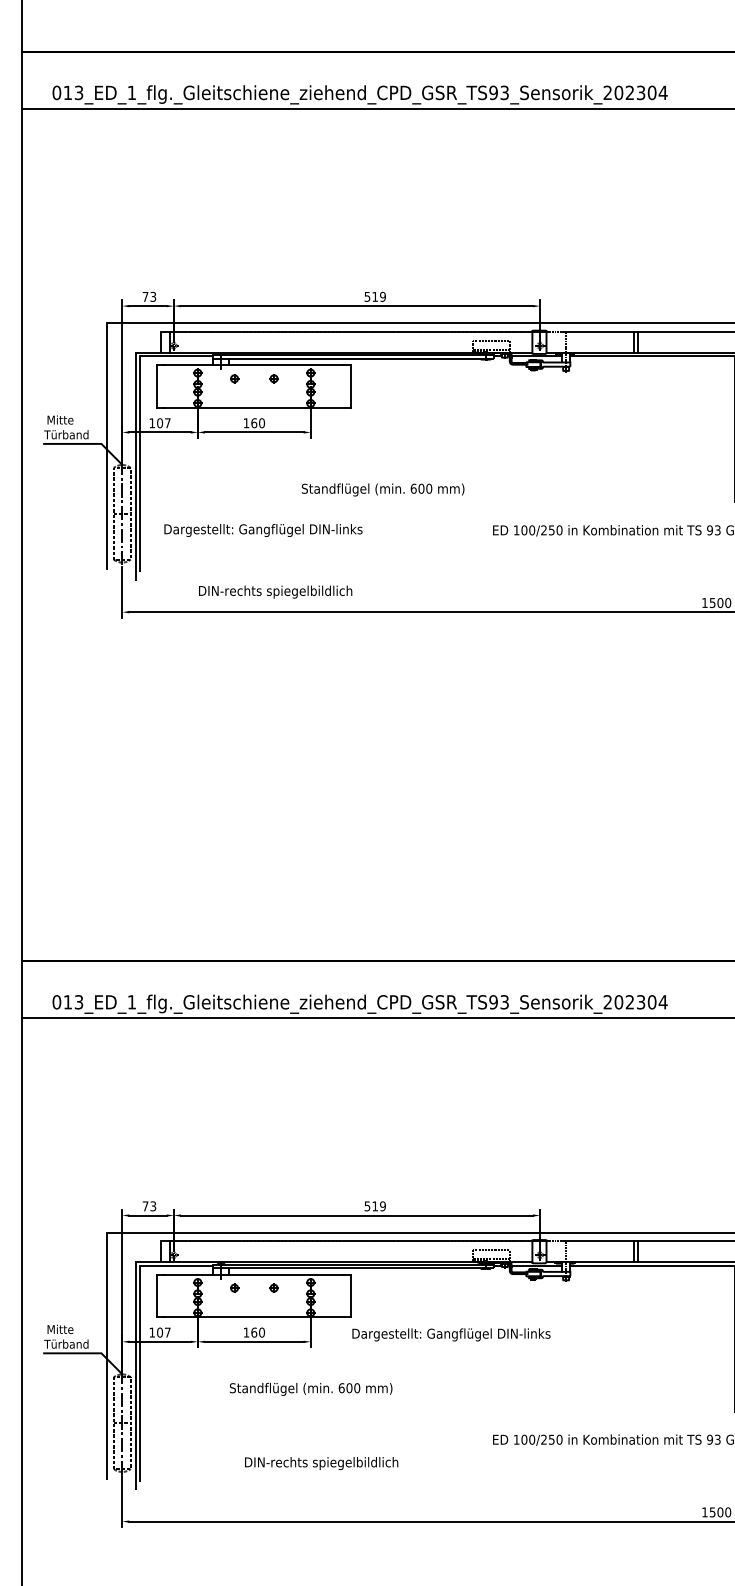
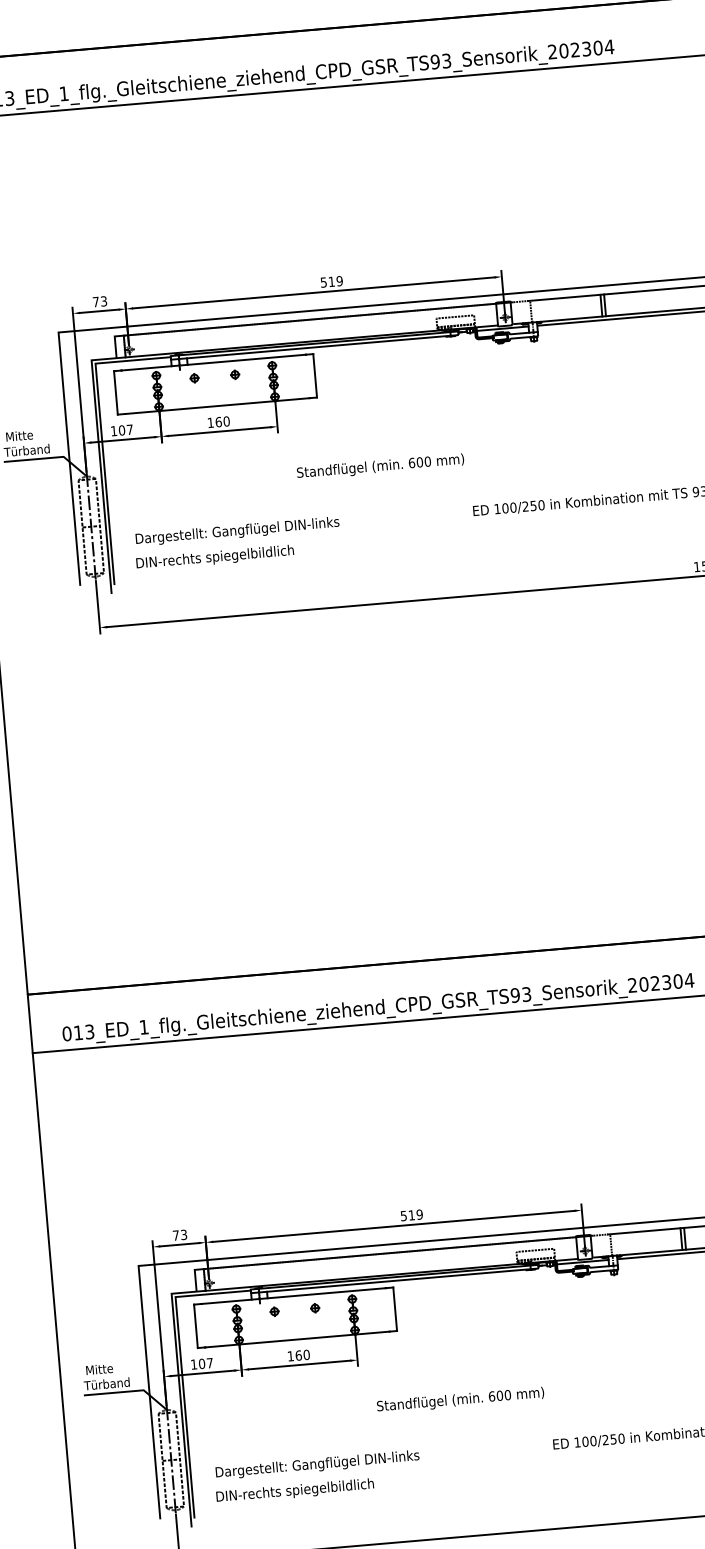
text: (382, 489) -> (379, 466), moved
text: (275, 591) -> (215, 557), moved
text: (451, 1334) -> (317, 1464), moved
text: (311, 1388) -> (460, 1399), moved
text: (321, 1463) -> (295, 1491), moved

